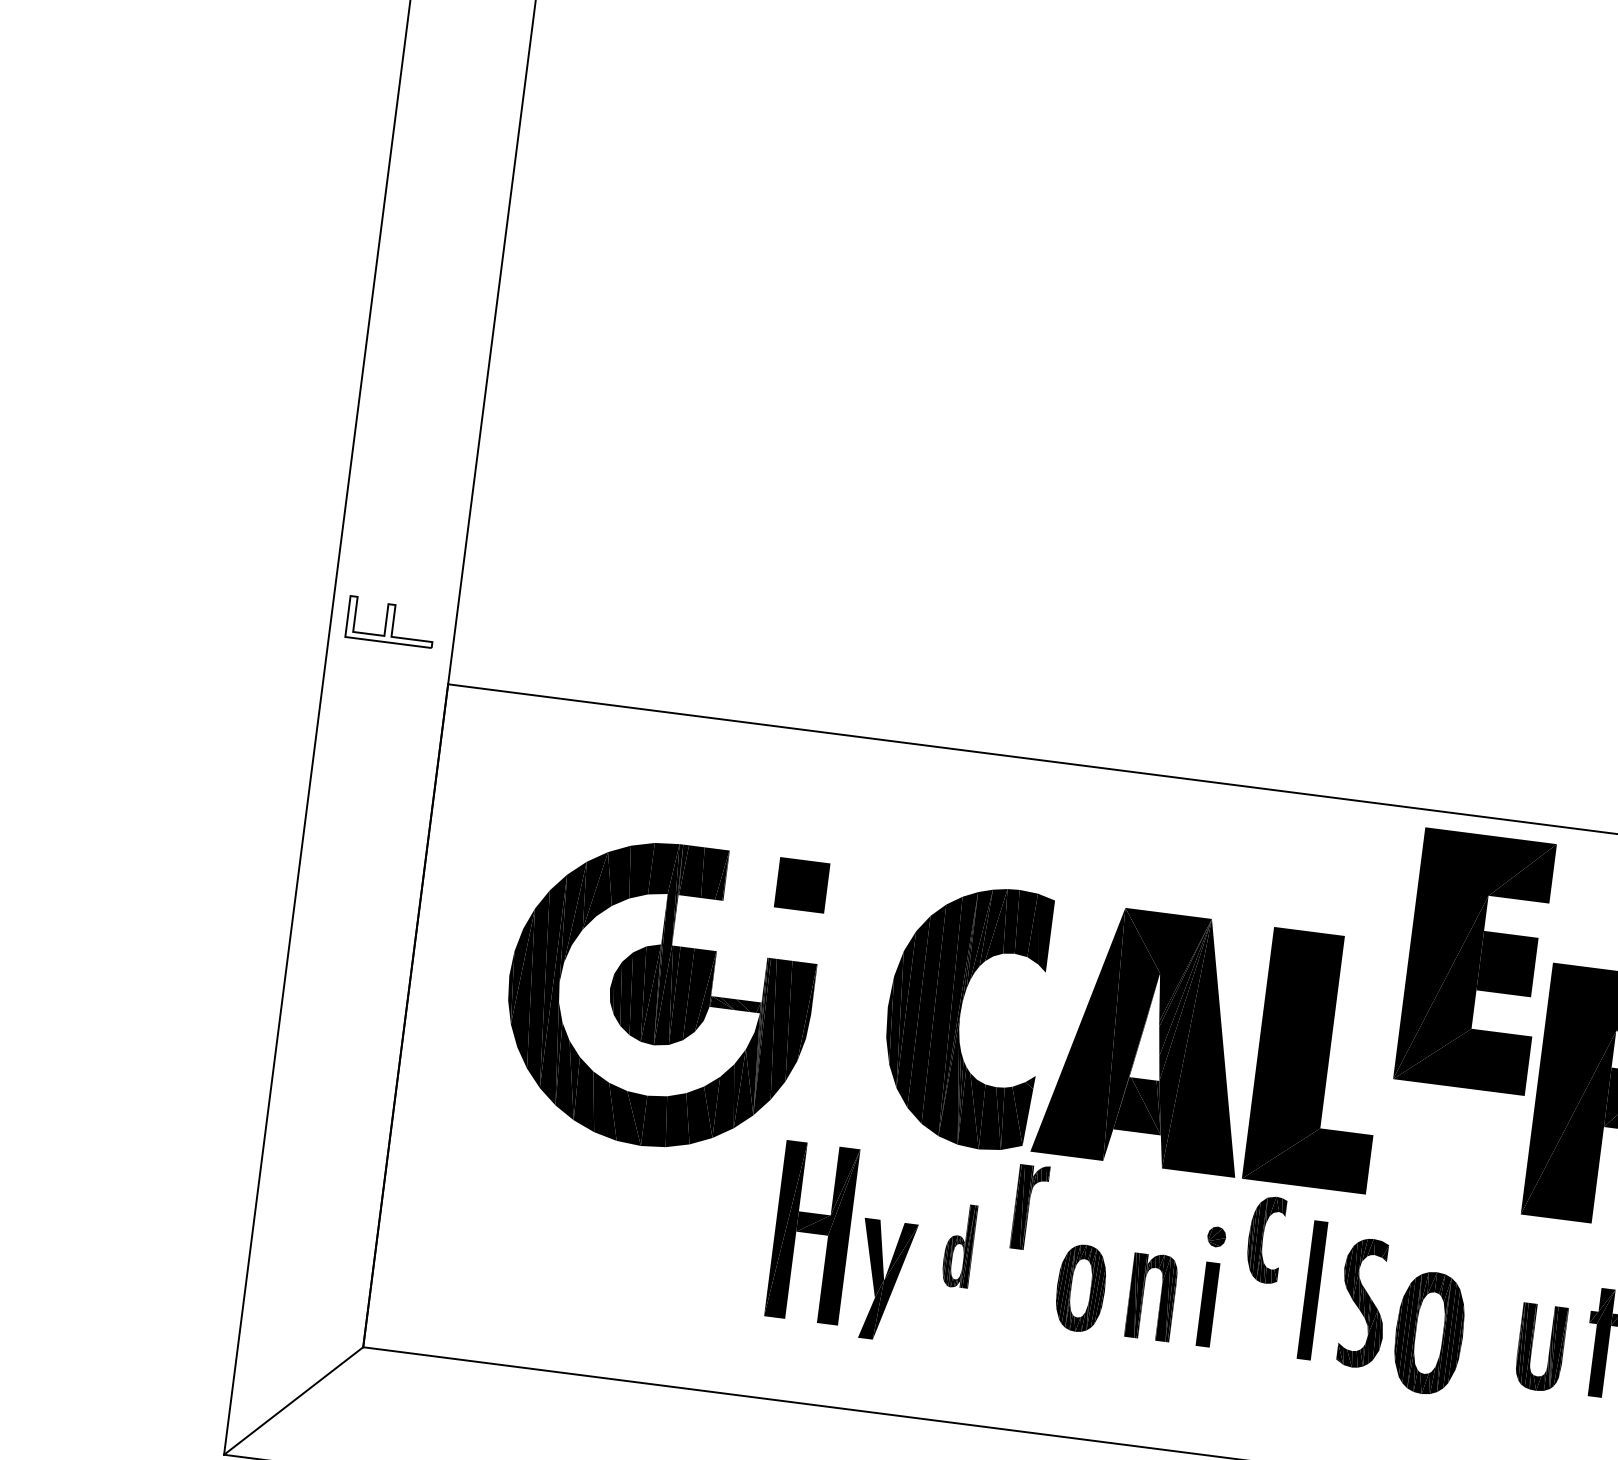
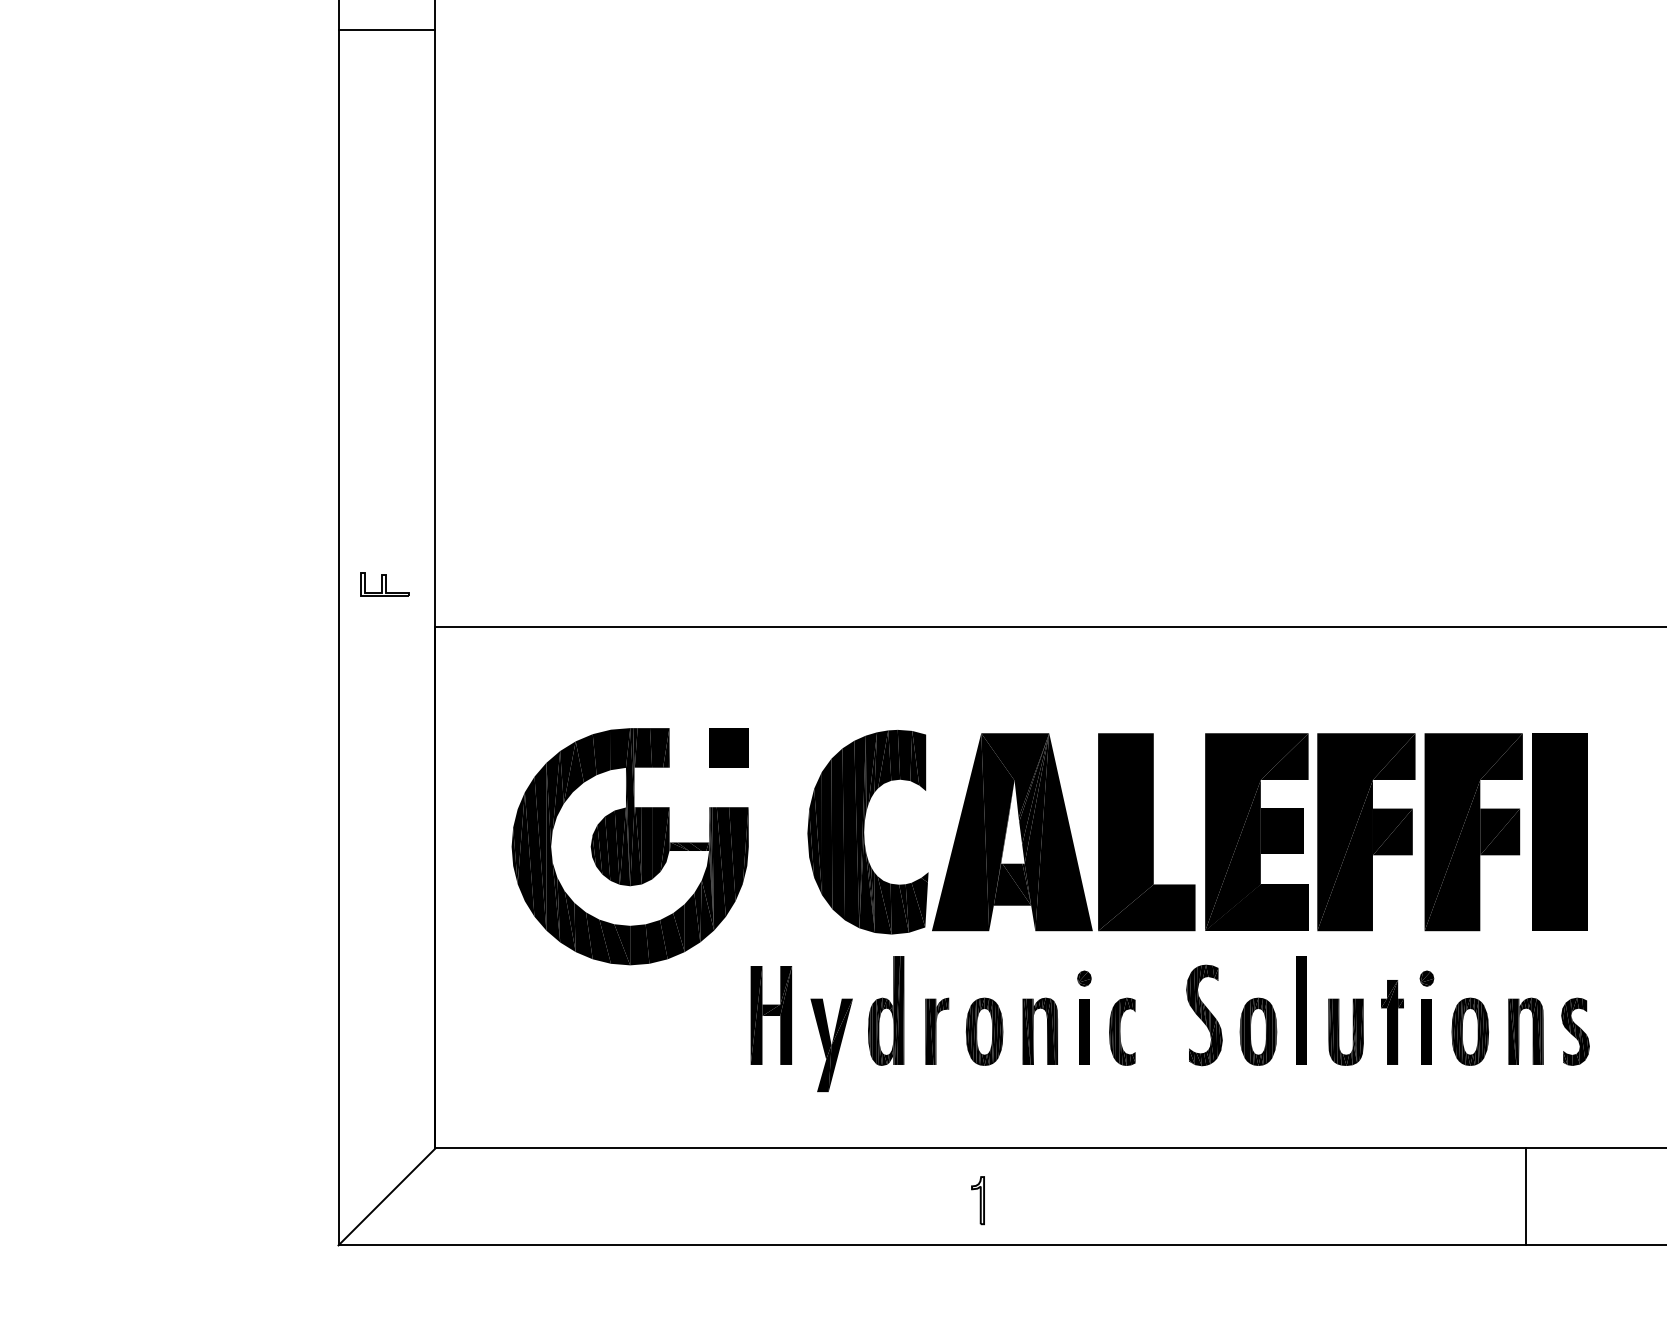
part: (390, 621) -> (384, 584), size x0.71
part: (1474, 960) -> (1256, 831), moved
part: (1030, 1206) -> (937, 1030), moved
part: (812, 1232) -> (771, 1015), size x0.71
part: (1265, 1239) -> (1122, 1031), moved
part: (959, 1245) -> (886, 1010), size x1.67
part: (1312, 1290) -> (1301, 1010), moved
part: (1429, 1332) -> (1258, 1031), size x0.71

